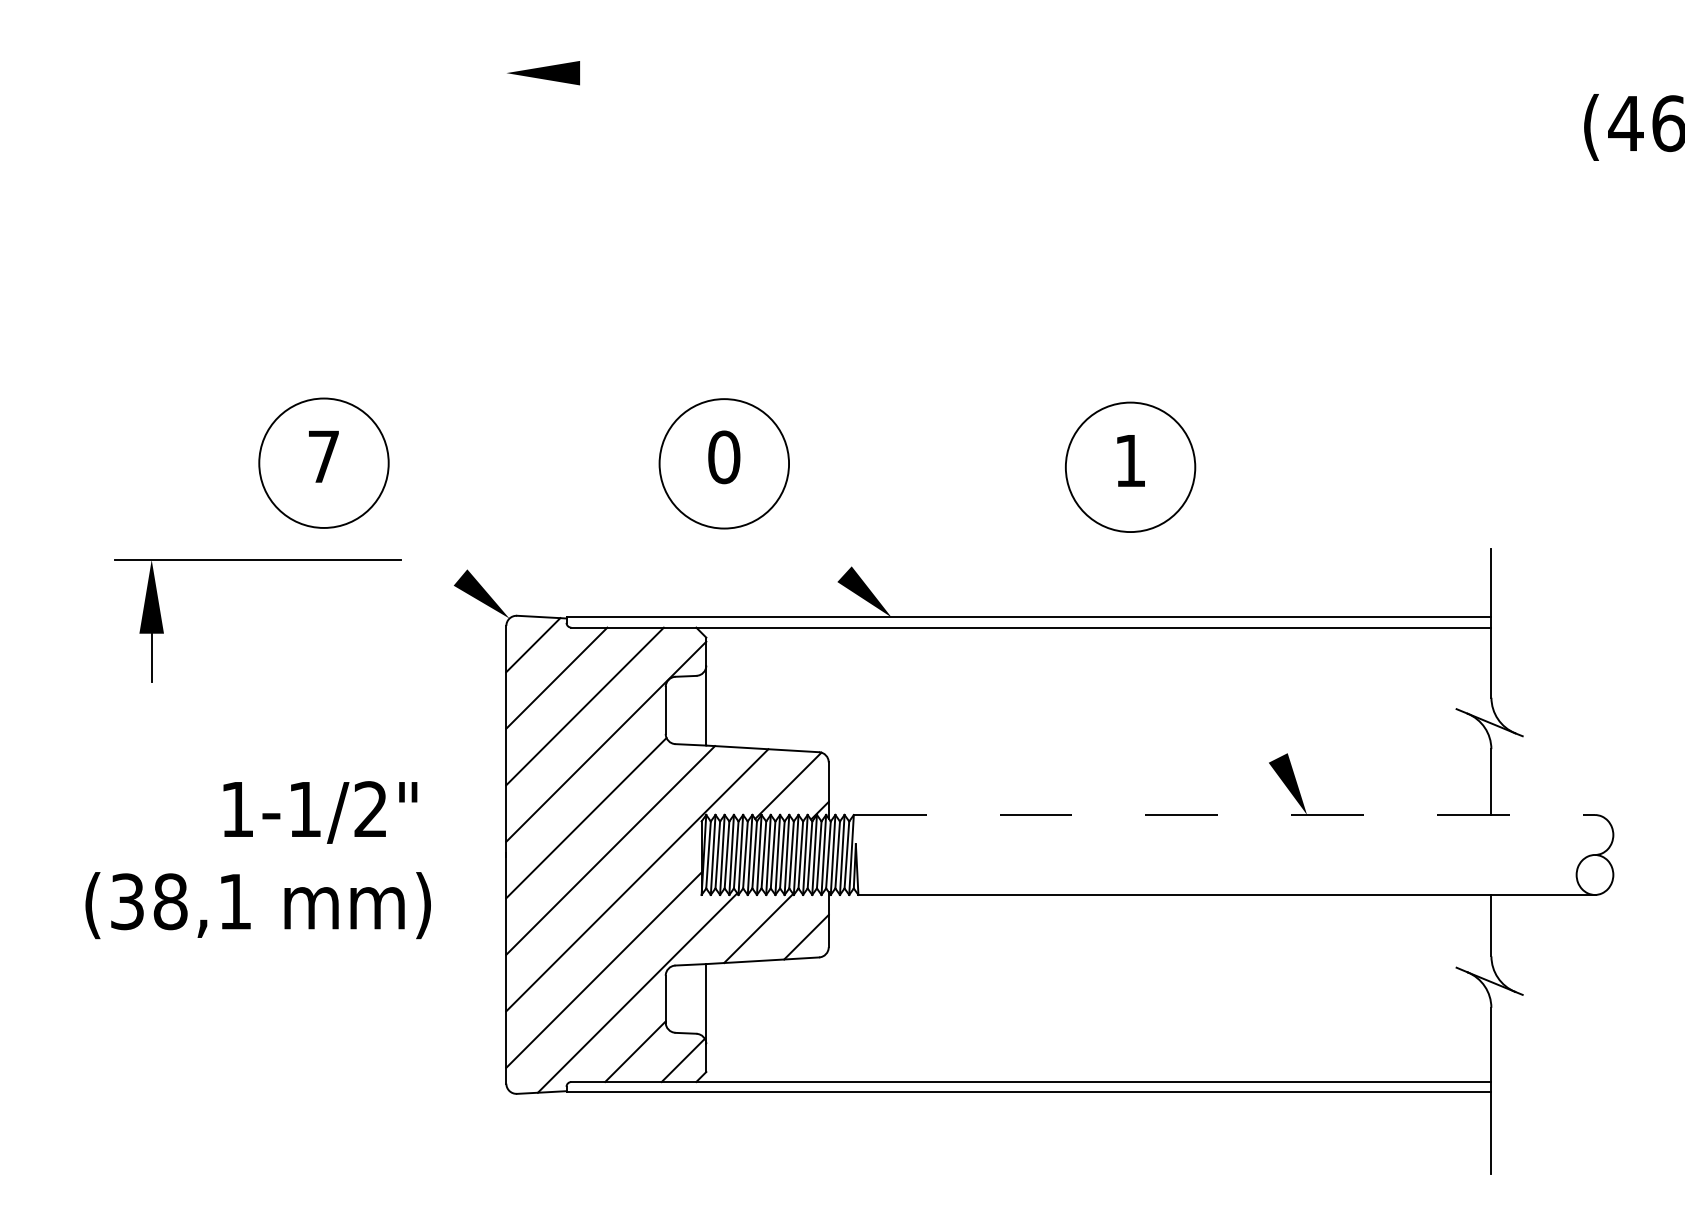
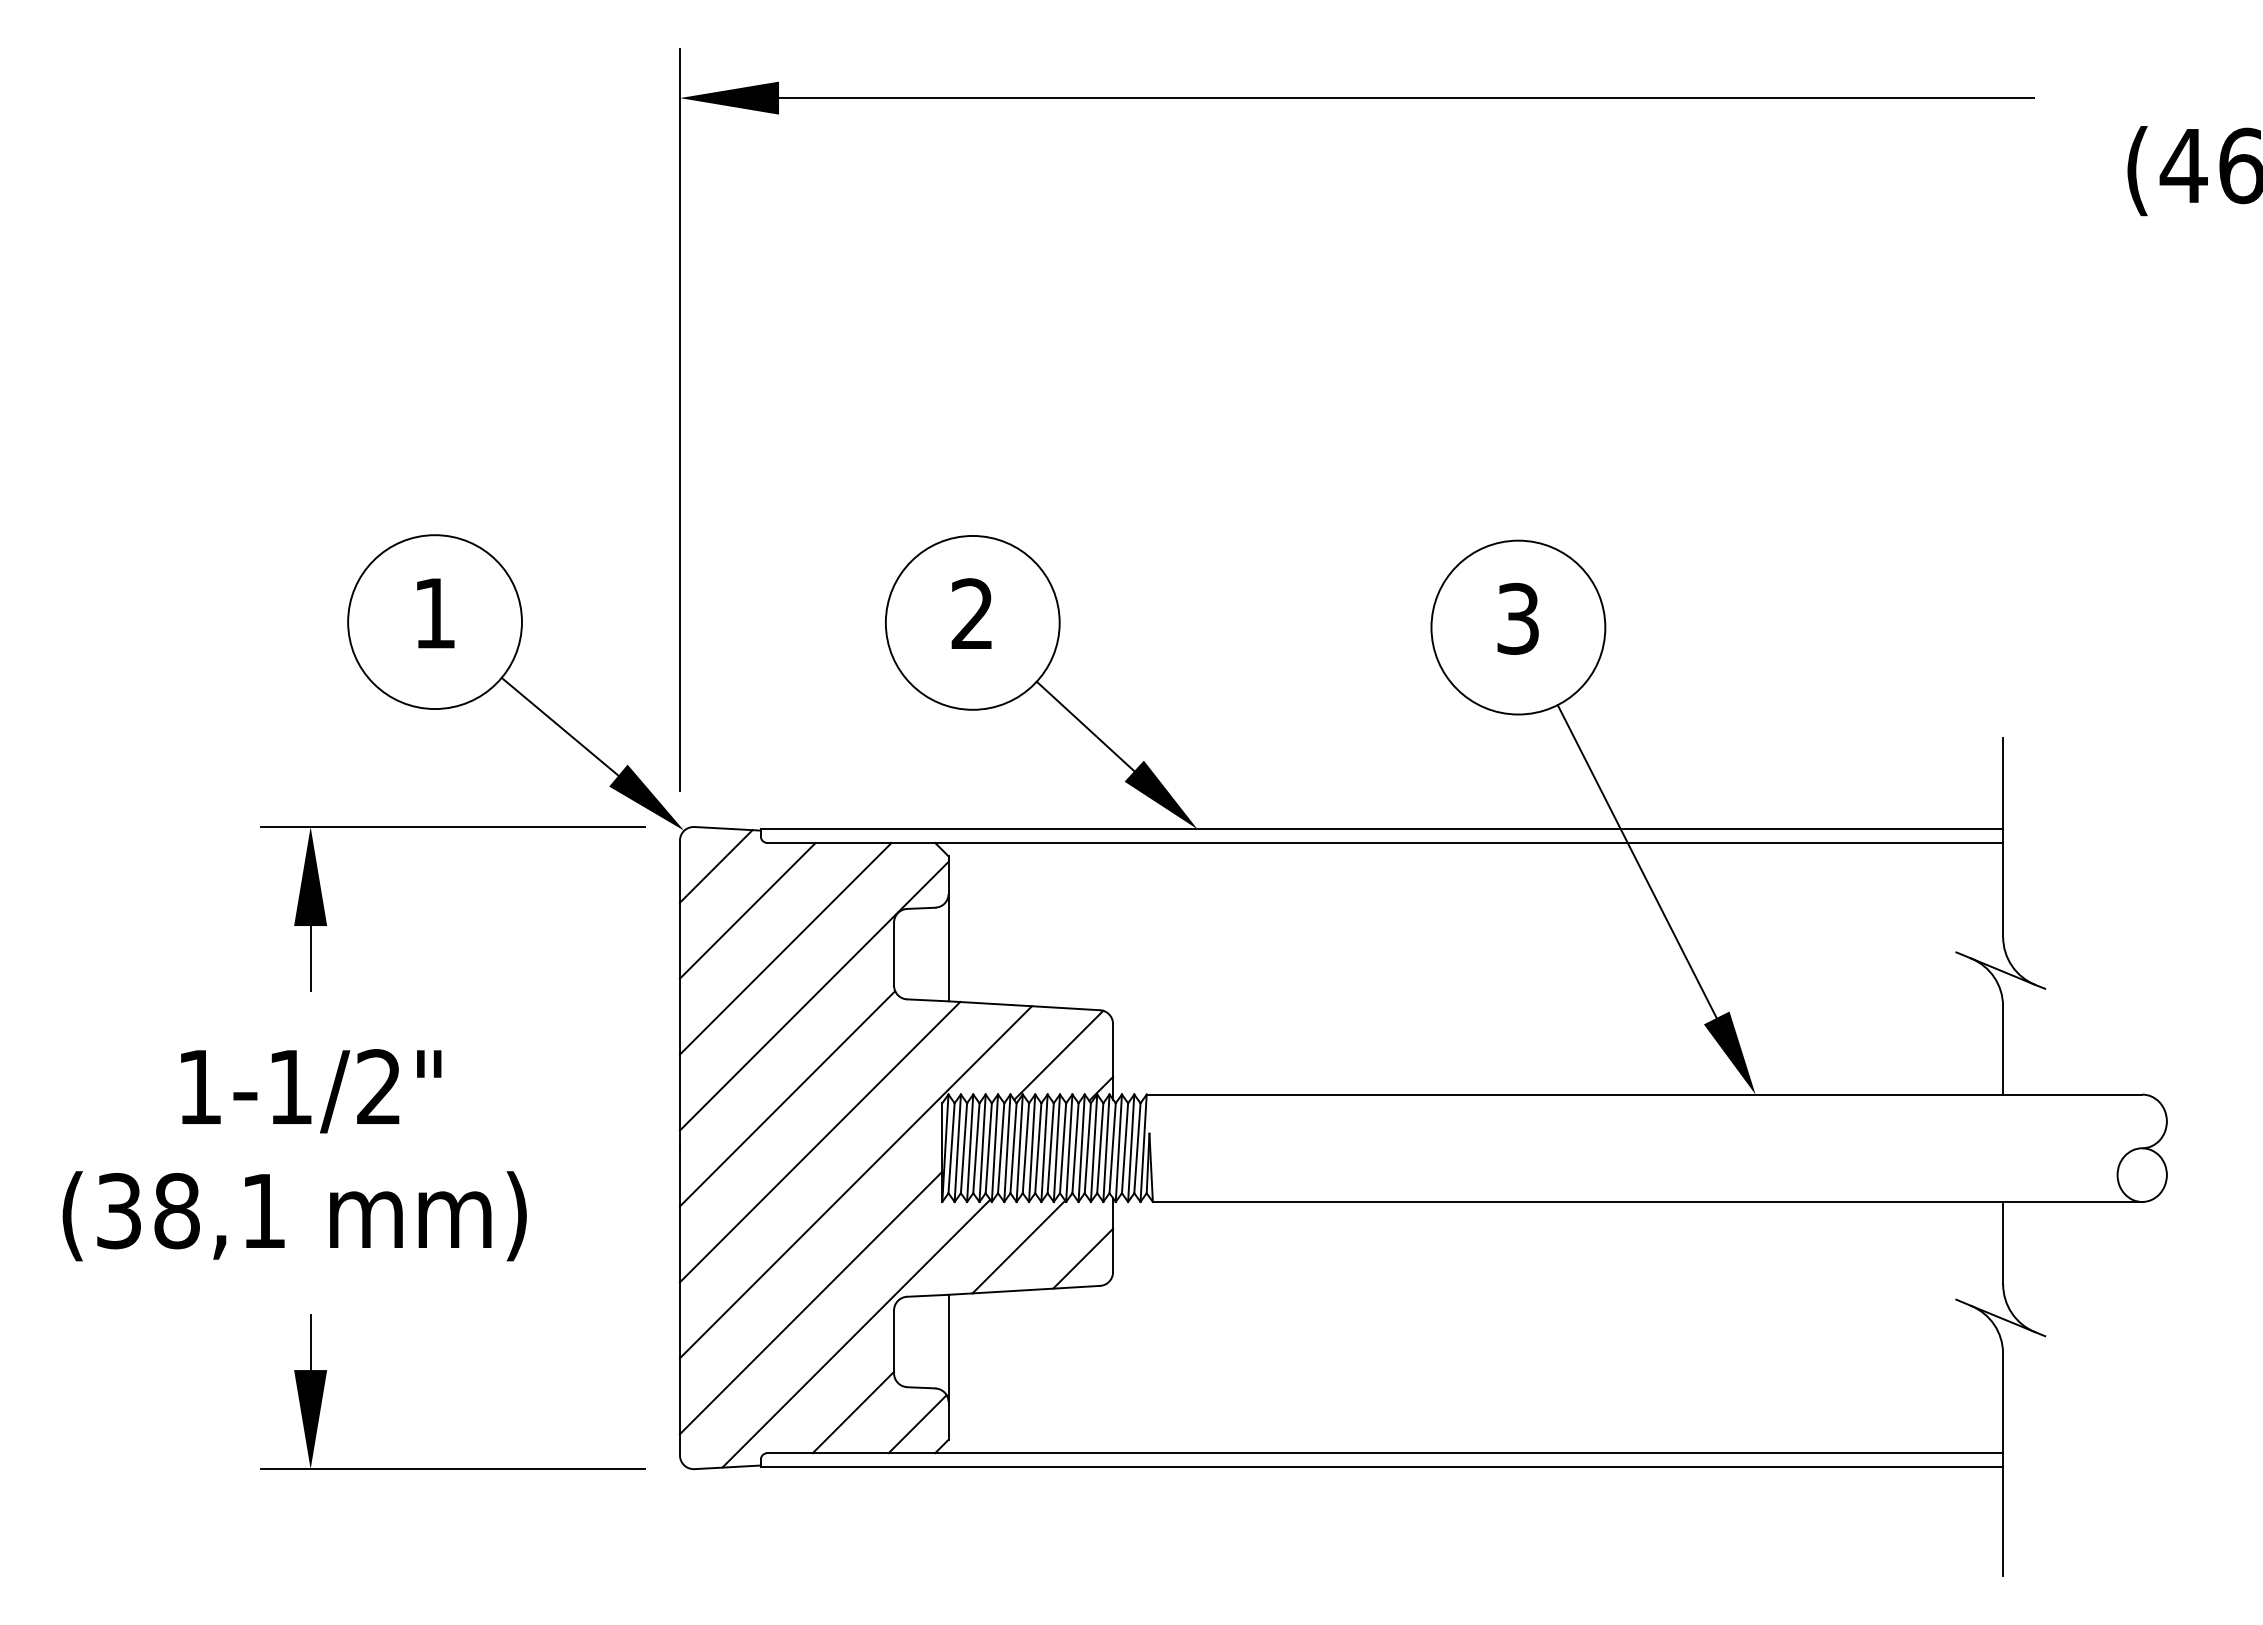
line: (1047, 73) -> (1406, 98), added
line: (505, 312) -> (679, 419), added
text: (323, 456) -> (434, 613), 7 -> 1
text: (724, 457) -> (972, 614), 0 -> 2
text: (1129, 460) -> (1517, 618), 1 -> 3
line: (416, 540) -> (559, 726), added
line: (808, 540) -> (1085, 726), added
part: (257, 560) -> (452, 827), moved
line: (1218, 641) -> (1636, 861), added
text: (320, 812) -> (311, 1091), moved
line: (1224, 814) -> (1644, 1094), dashed -> solid
text: (258, 905) -> (294, 1216), moved
part: (336, 1093) -> (452, 1468), added

